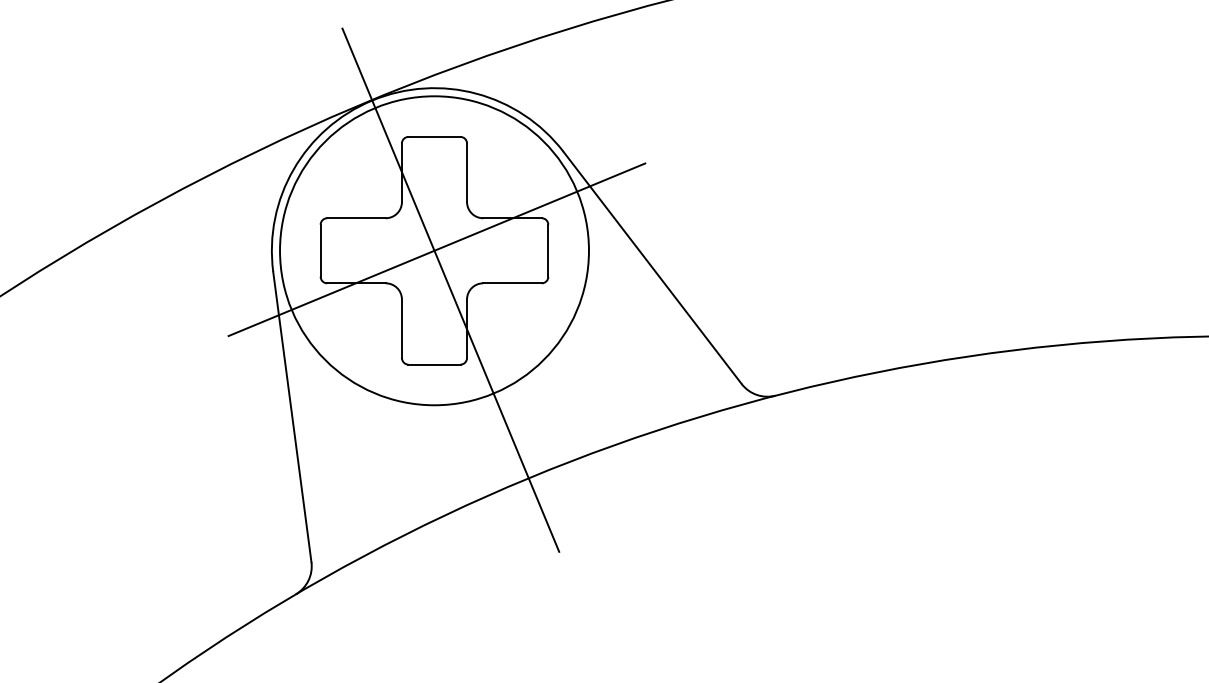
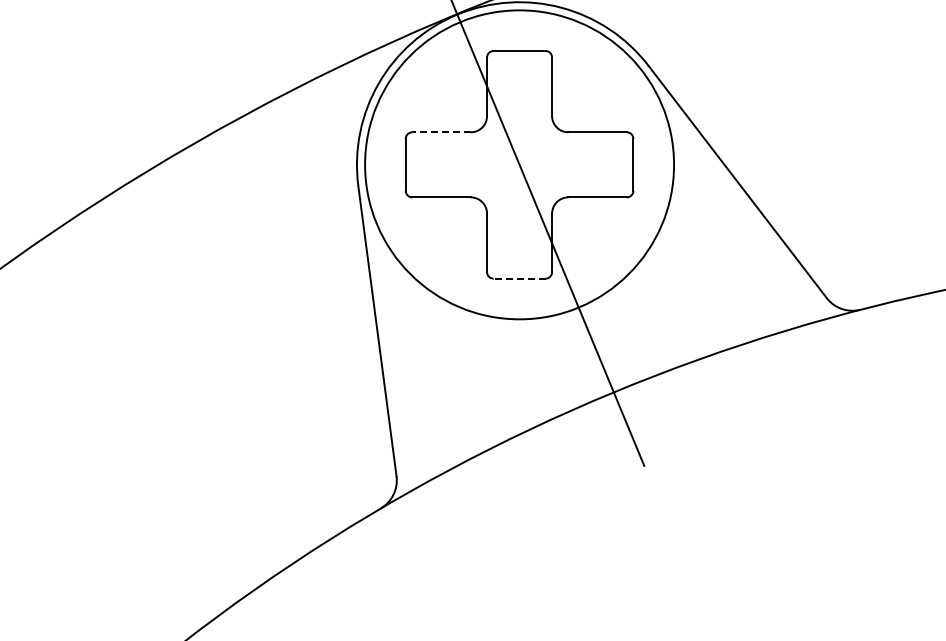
line: (355, 218) -> (440, 132), solid -> dashed
line: (436, 249) -> (521, 163), removed
line: (434, 364) -> (519, 278), solid -> dashed

